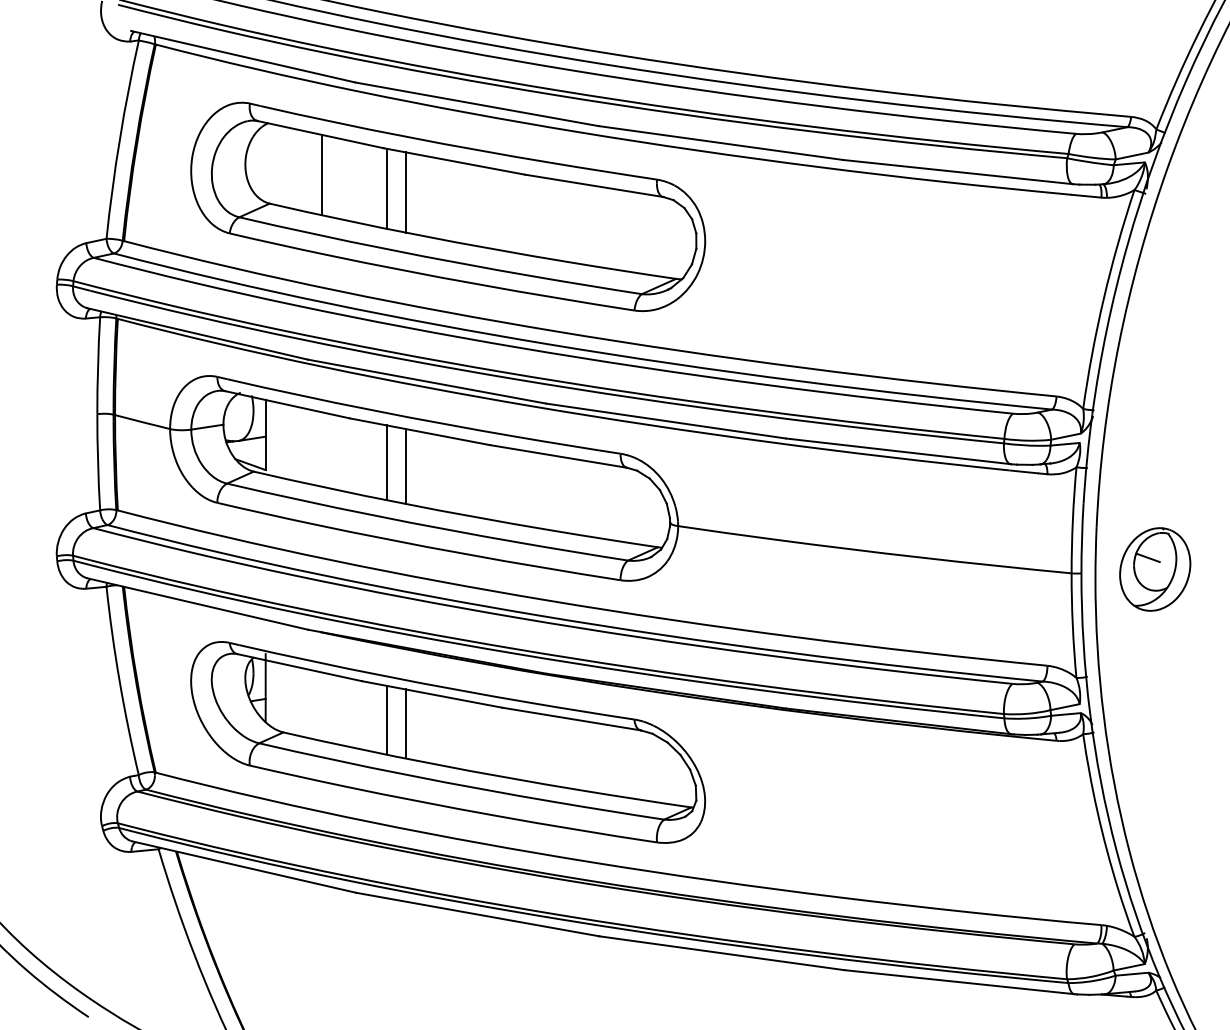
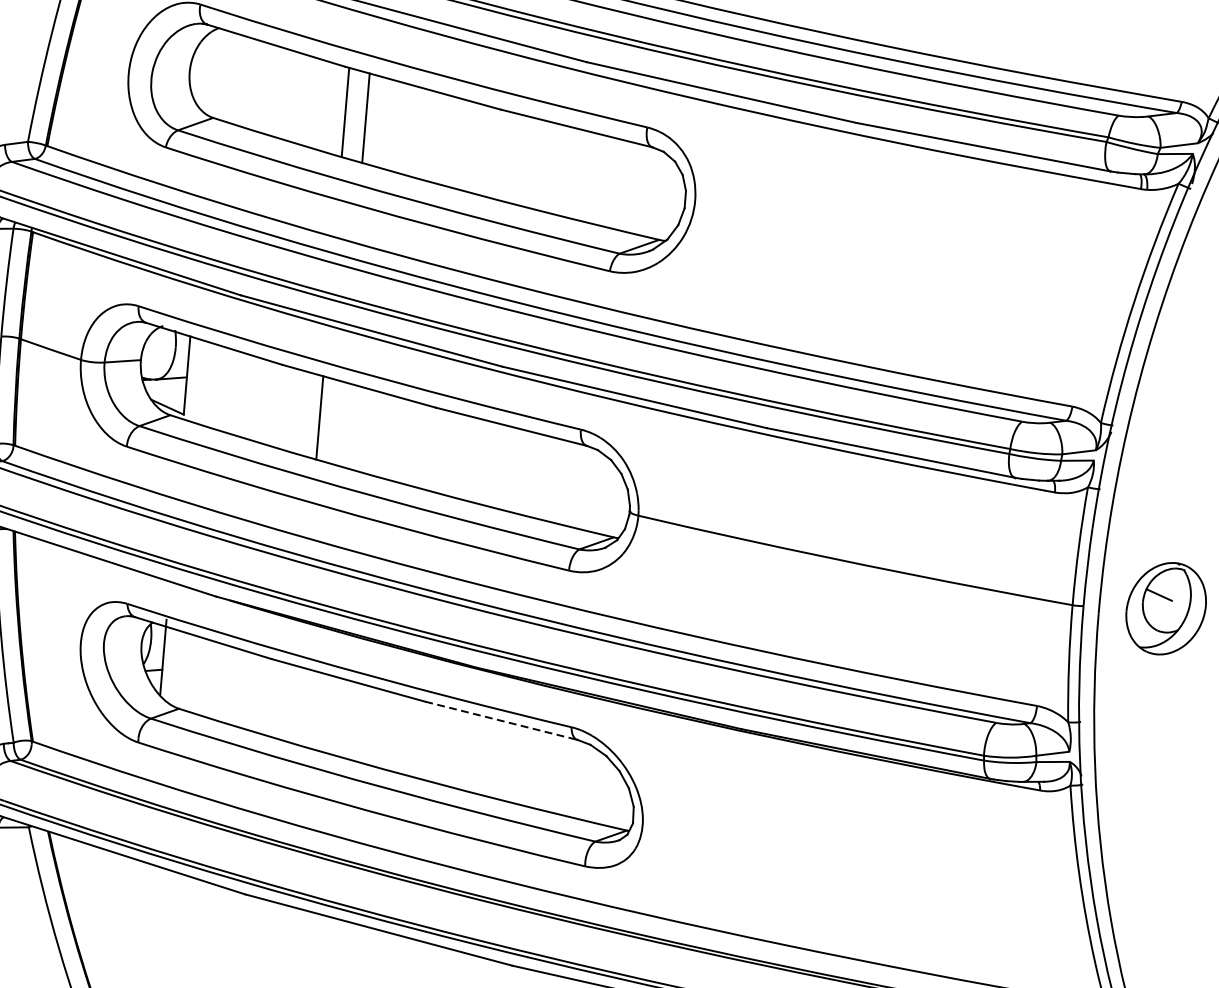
line: (321, 174) -> (273, 90), removed
line: (405, 466) -> (339, 423), removed
line: (387, 719) -> (296, 704), removed
line: (572, 719) -> (502, 721), solid -> dashed
line: (405, 723) -> (315, 710), removed

